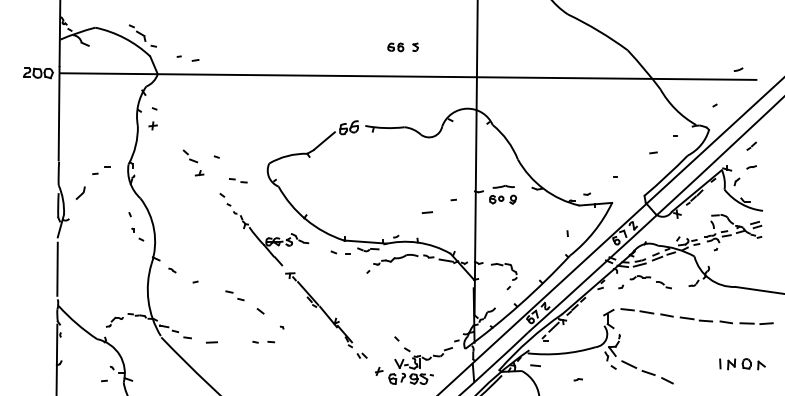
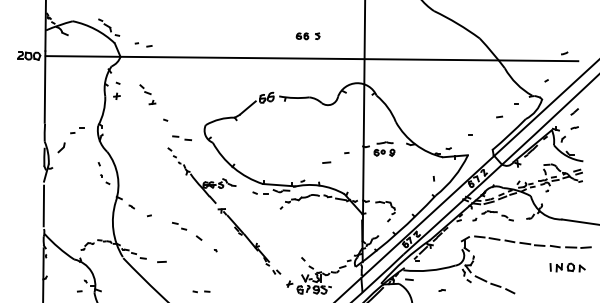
part: (193, 162) -> (147, 94), moved
part: (237, 180) -> (181, 138), size x1.4
part: (263, 341) -> (201, 291), moved
part: (742, 364) -> (567, 267), moved

